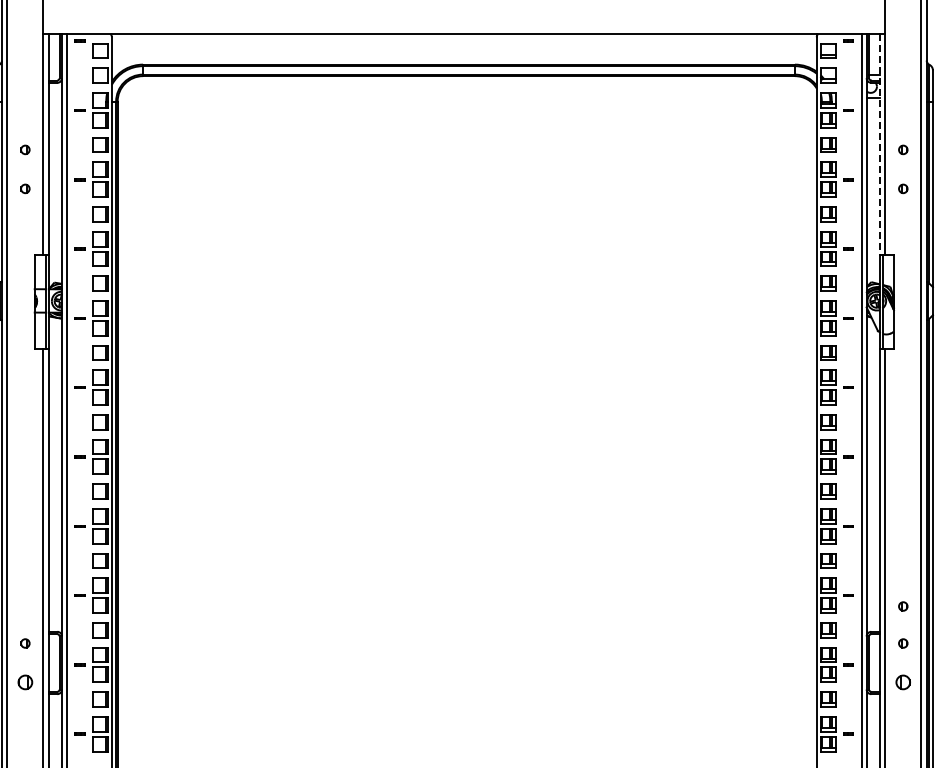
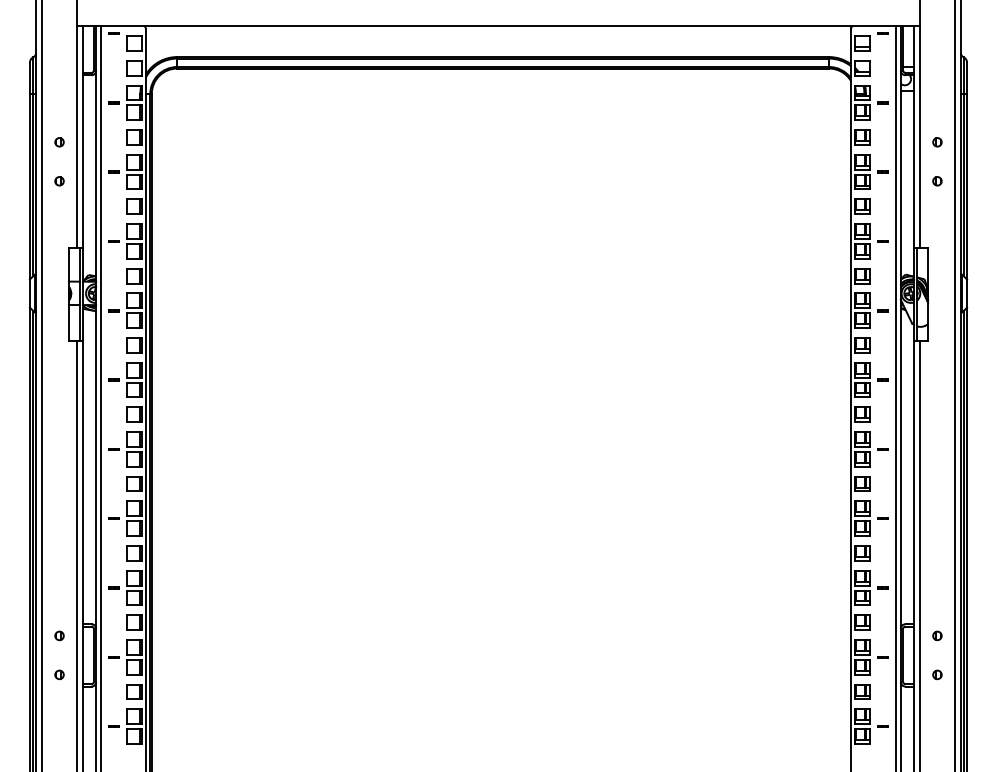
line: (880, 144) -> (914, 136), dashed -> solid
part: (903, 606) -> (937, 598), removed
part: (25, 682) -> (59, 674), size x0.62
part: (903, 682) -> (937, 674), size x0.62

